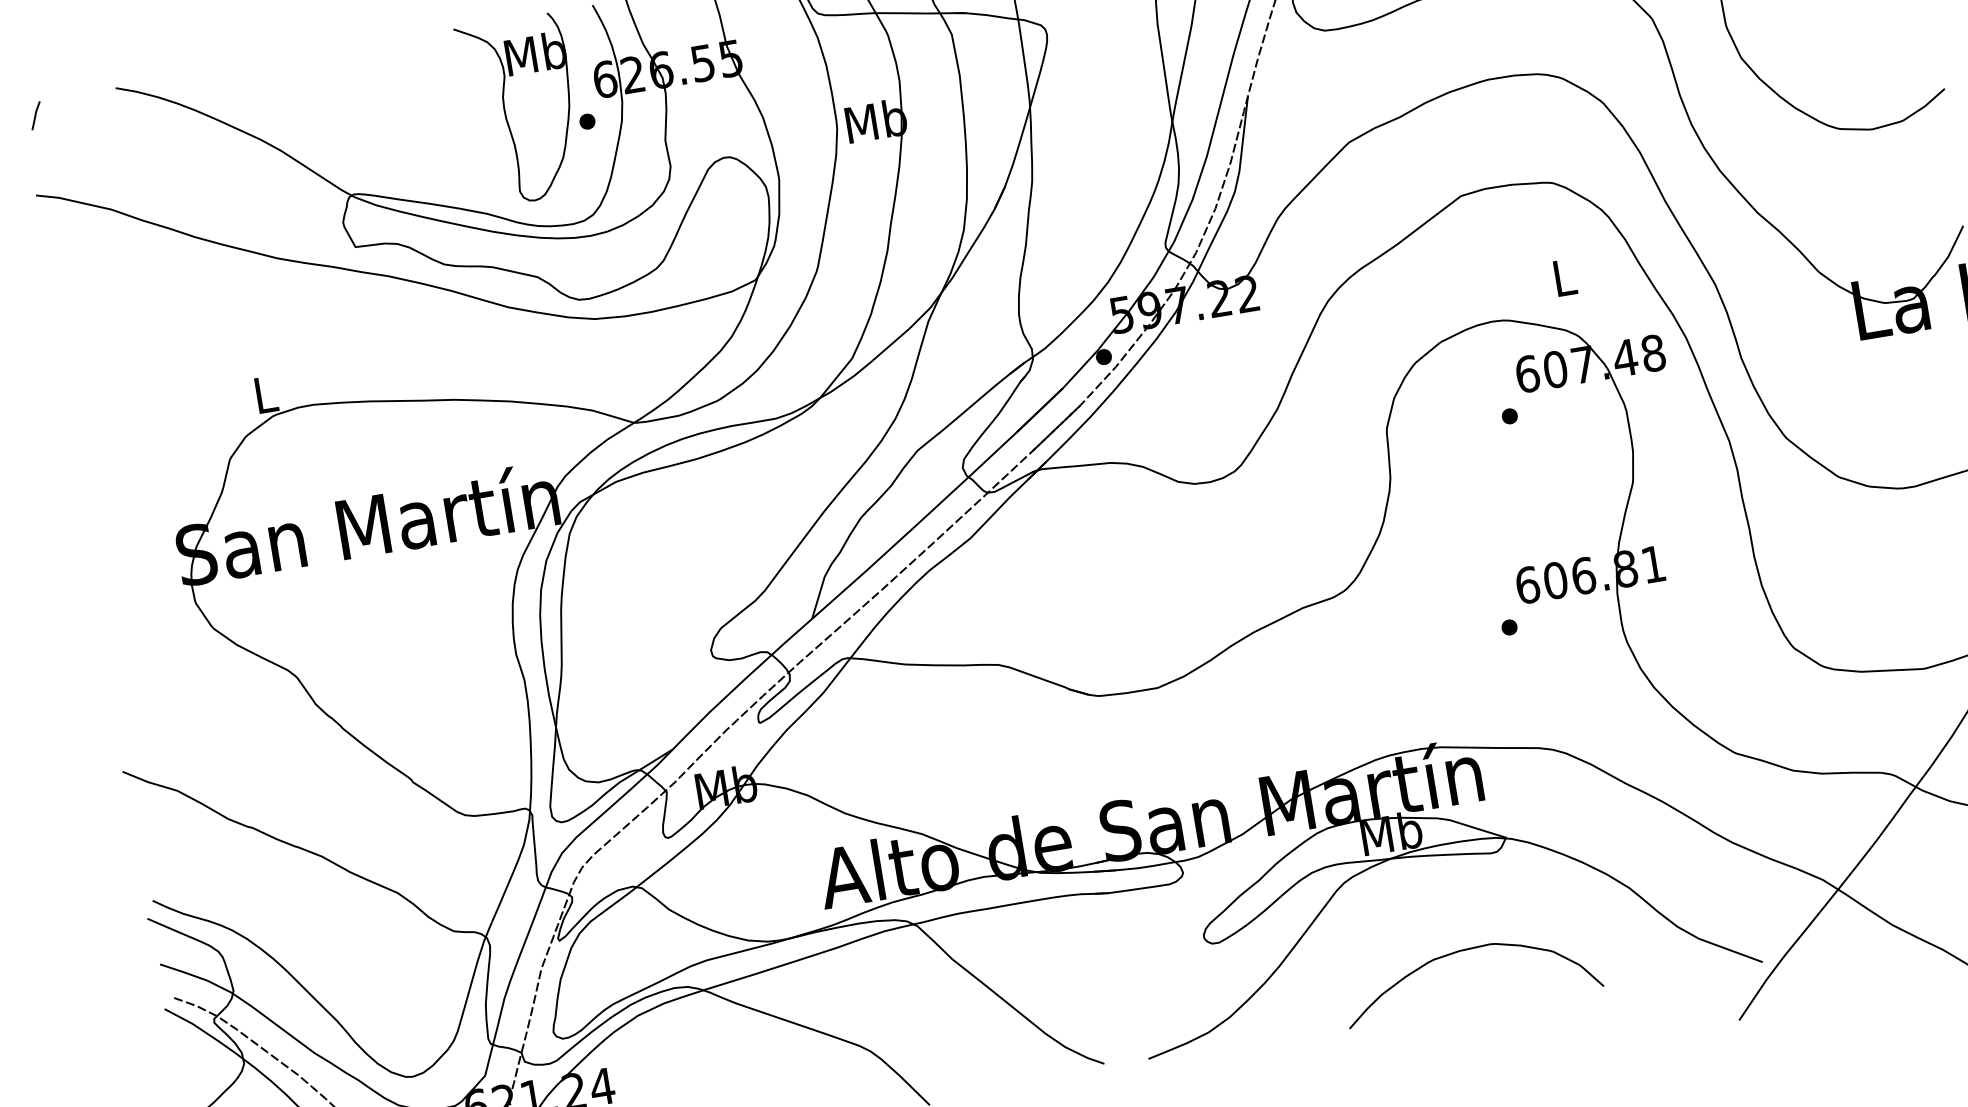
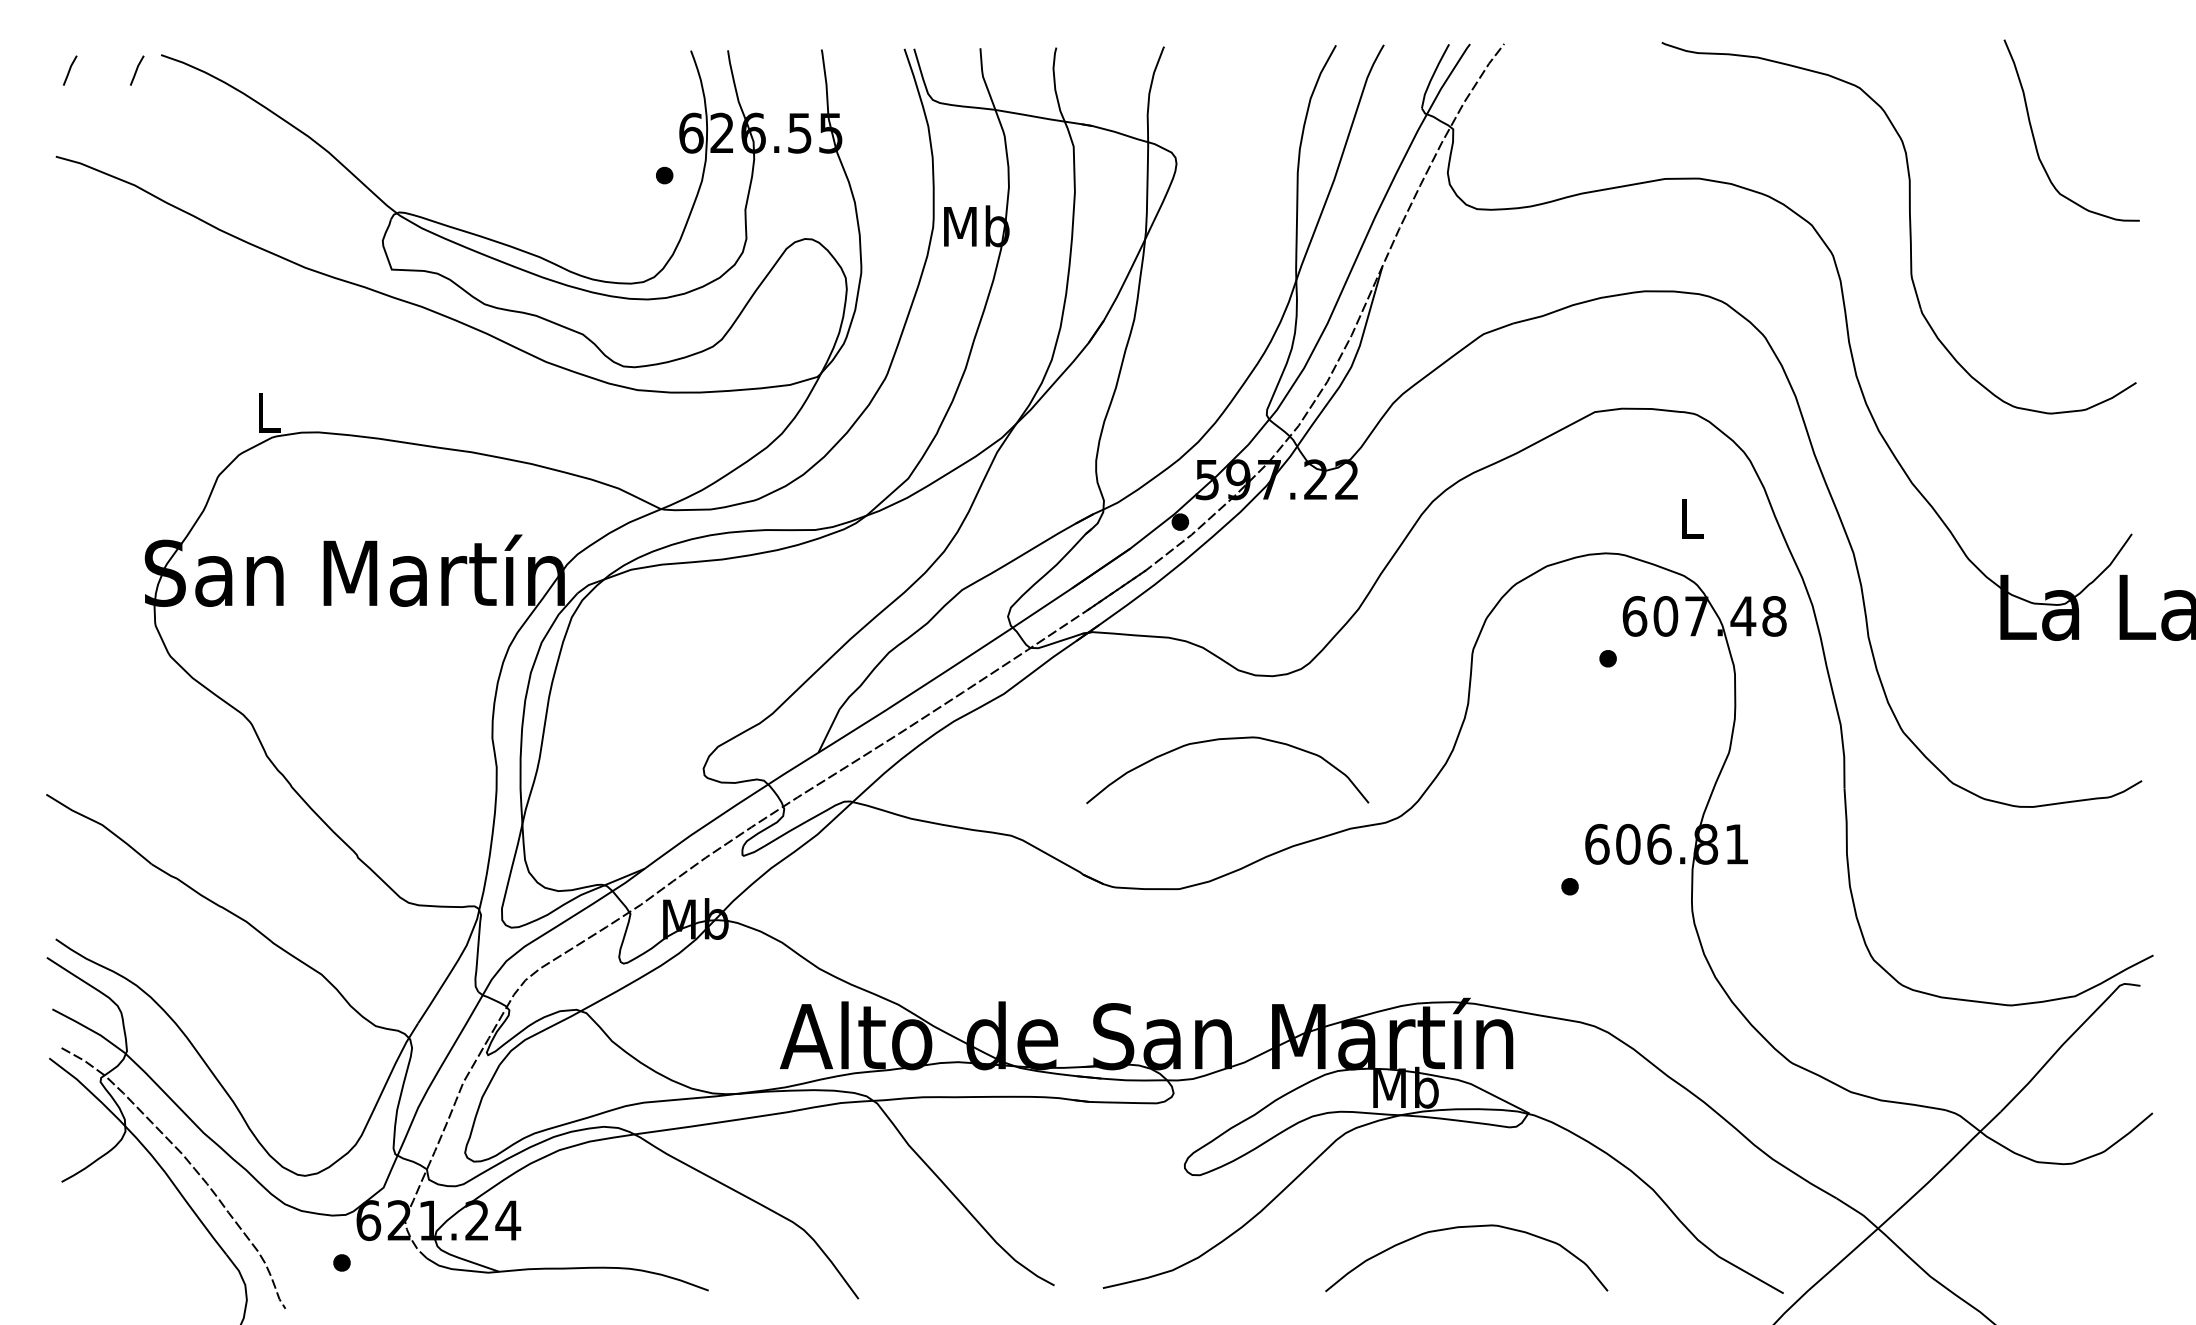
line: (96, 105) -> (137, 70), added
part: (506, 112) -> (578, 151), removed
curve: (1178, 545) -> (1227, 739), added

